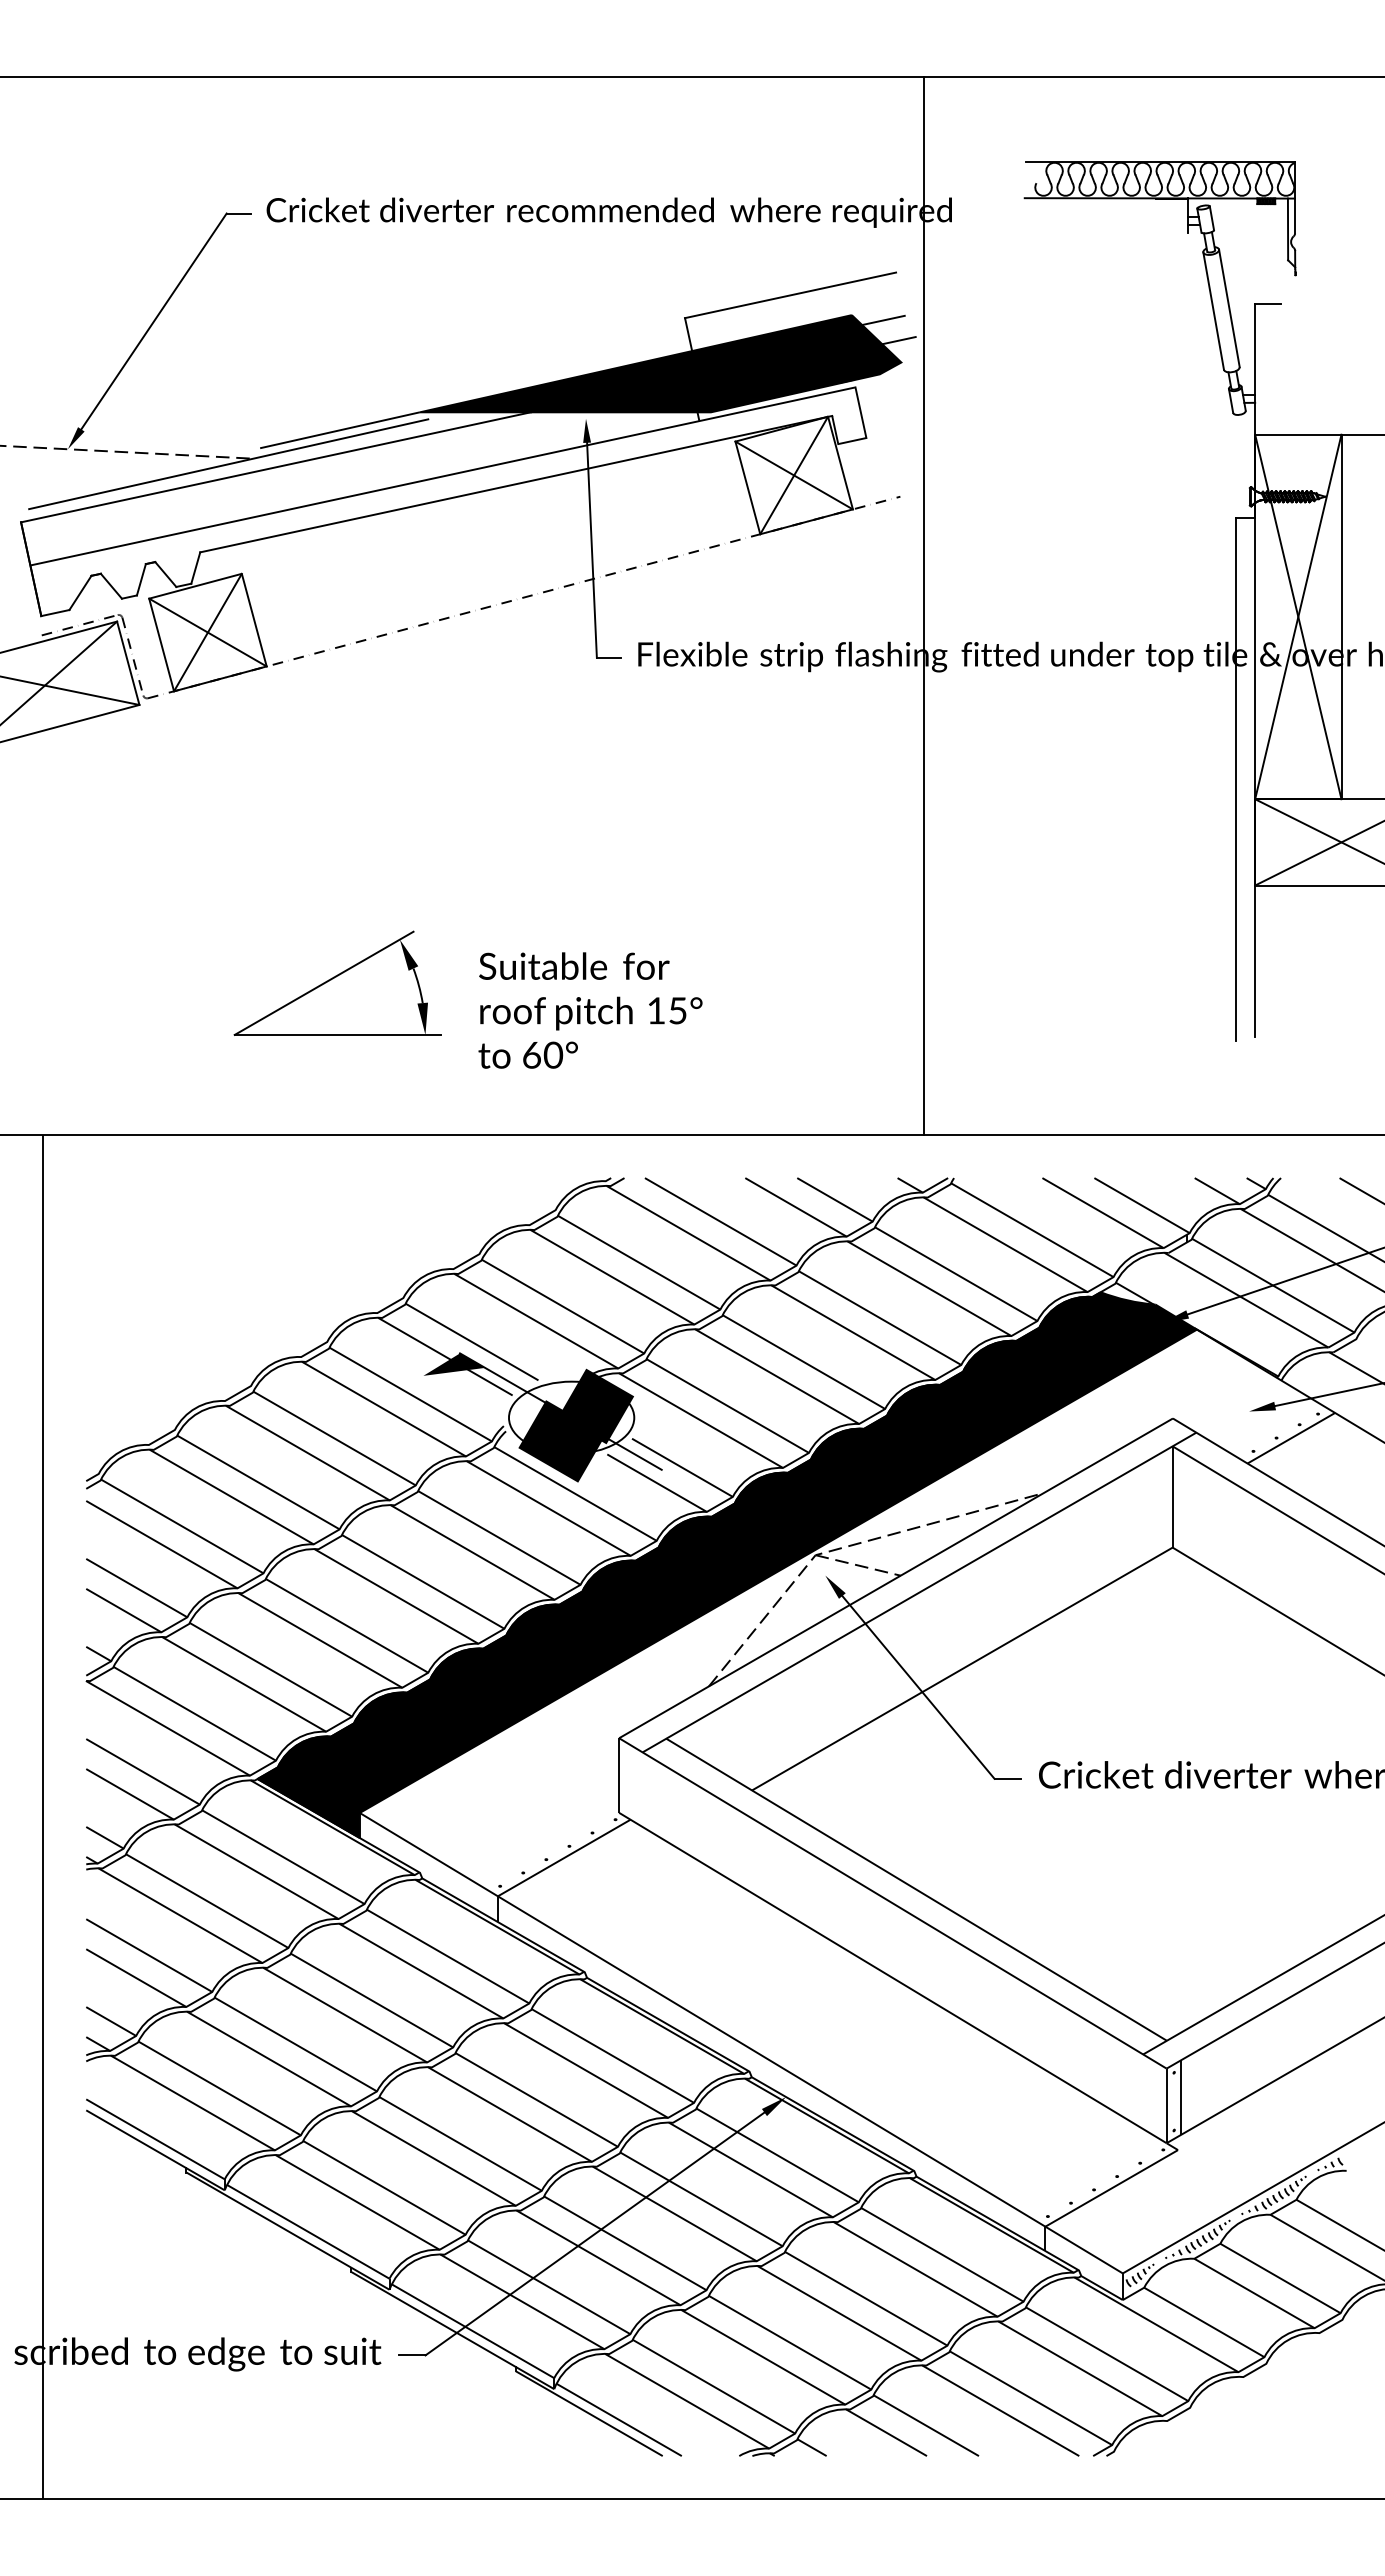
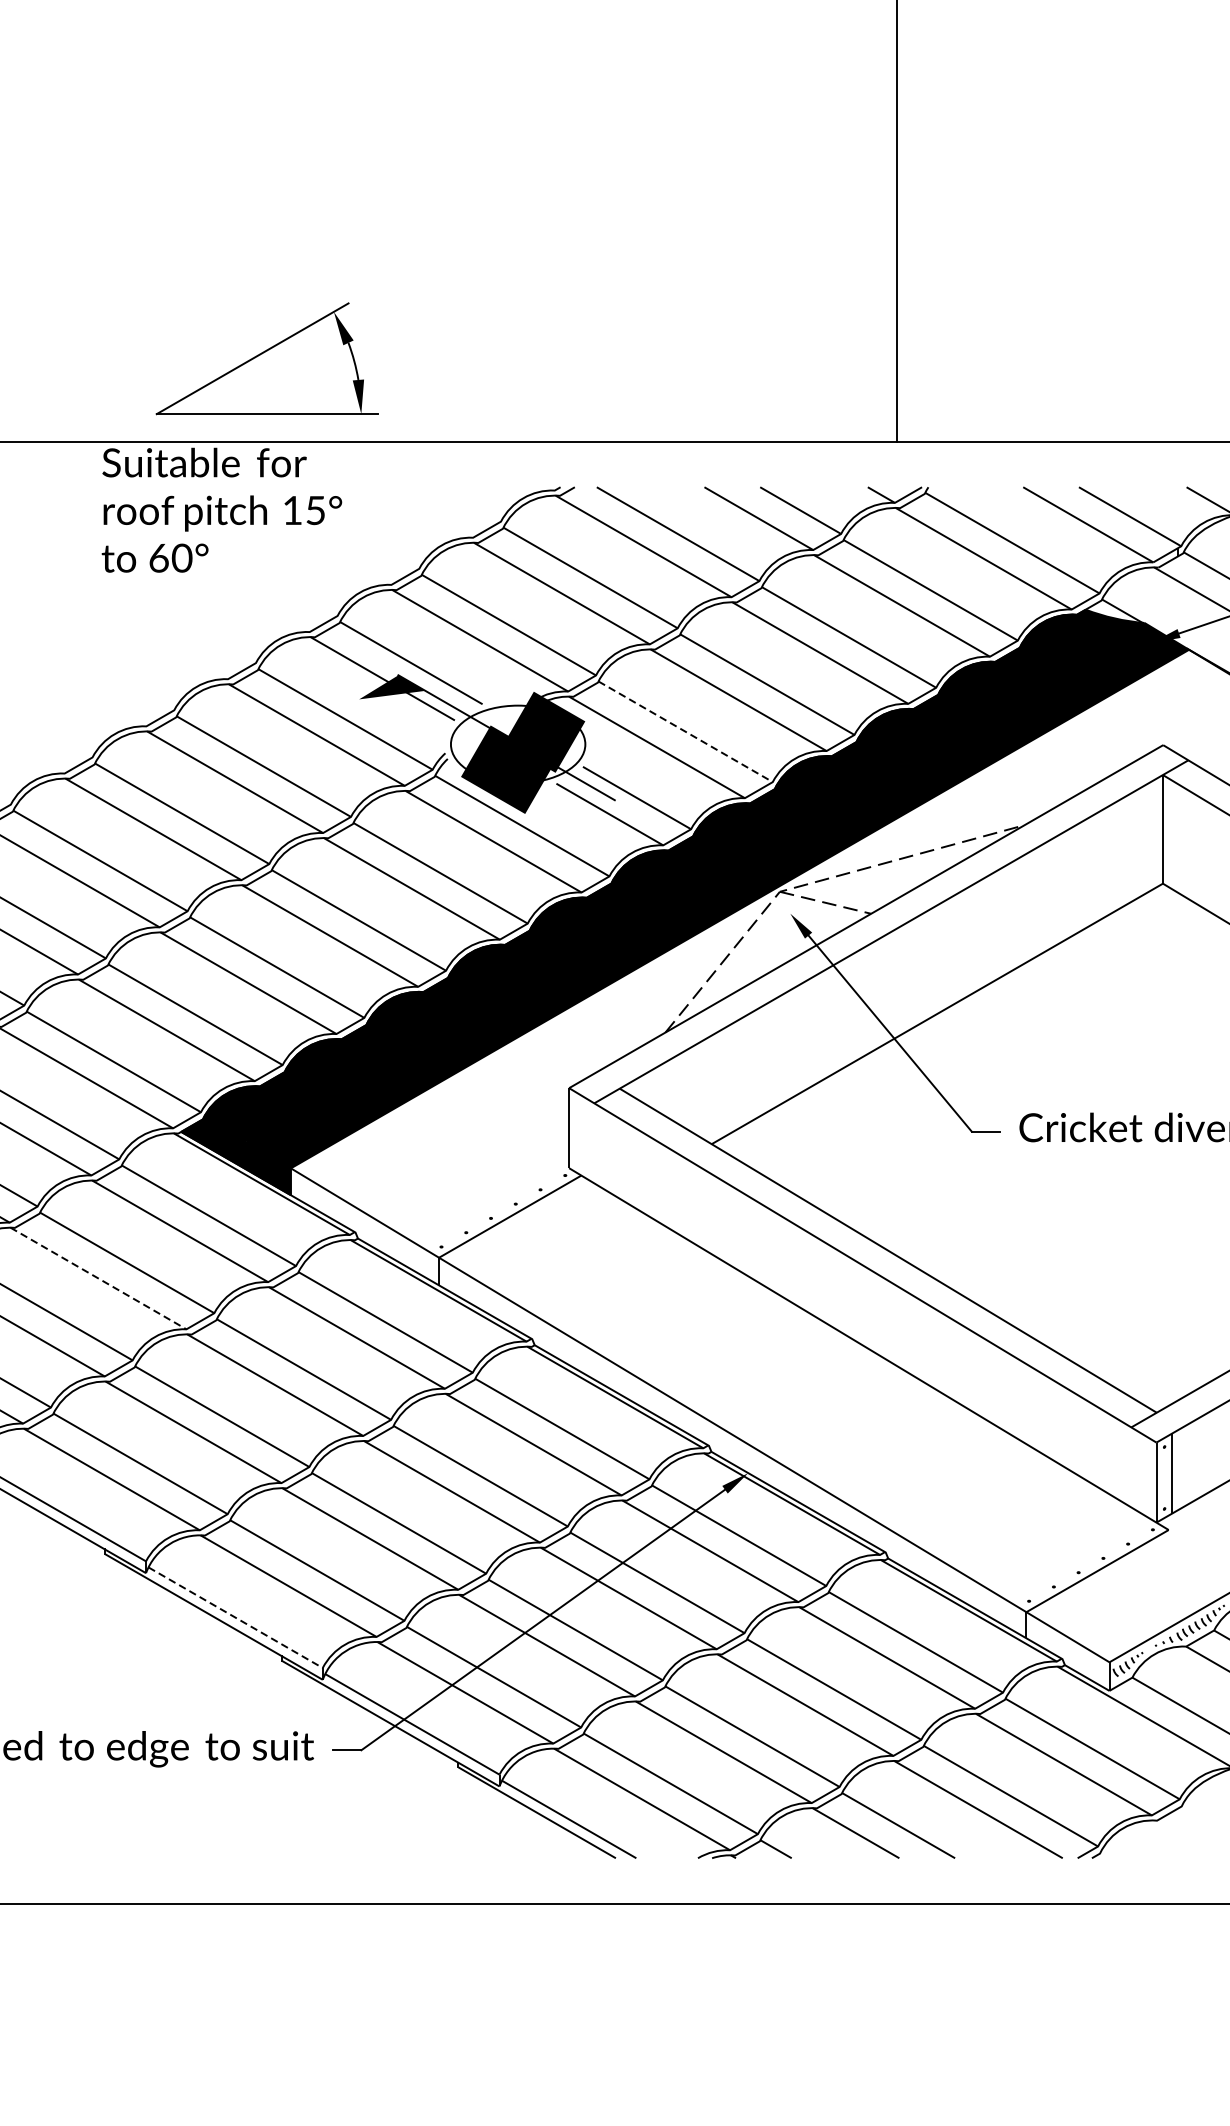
part: (337, 982) -> (266, 357), moved
text: (590, 1010) -> (221, 510), moved
line: (727, 1406) -> (685, 732), solid -> dashed
line: (180, 1915) -> (98, 1278), solid -> dashed
line: (308, 2231) -> (235, 1617), solid -> dashed

